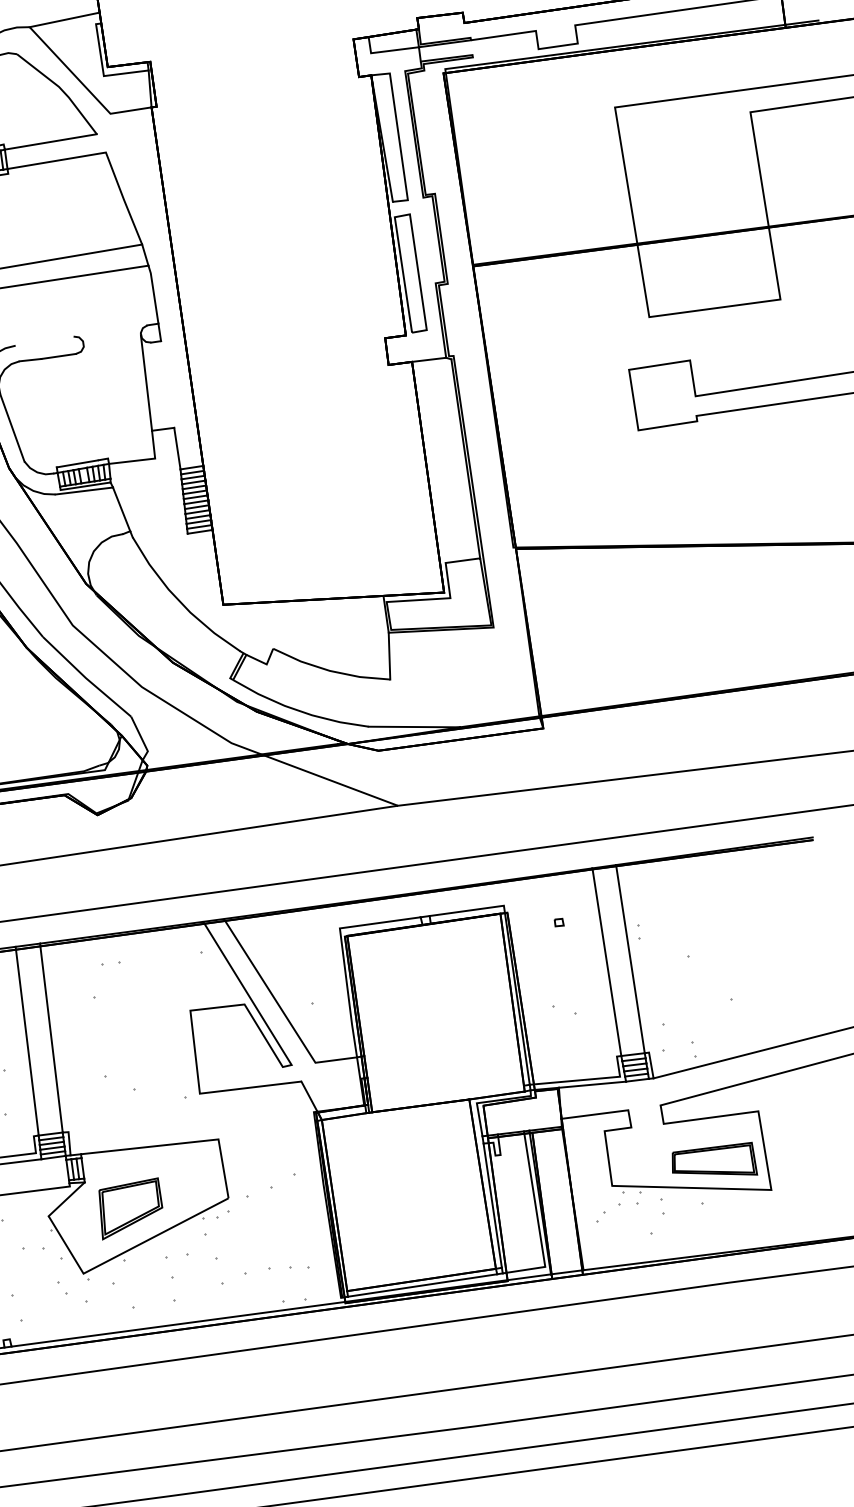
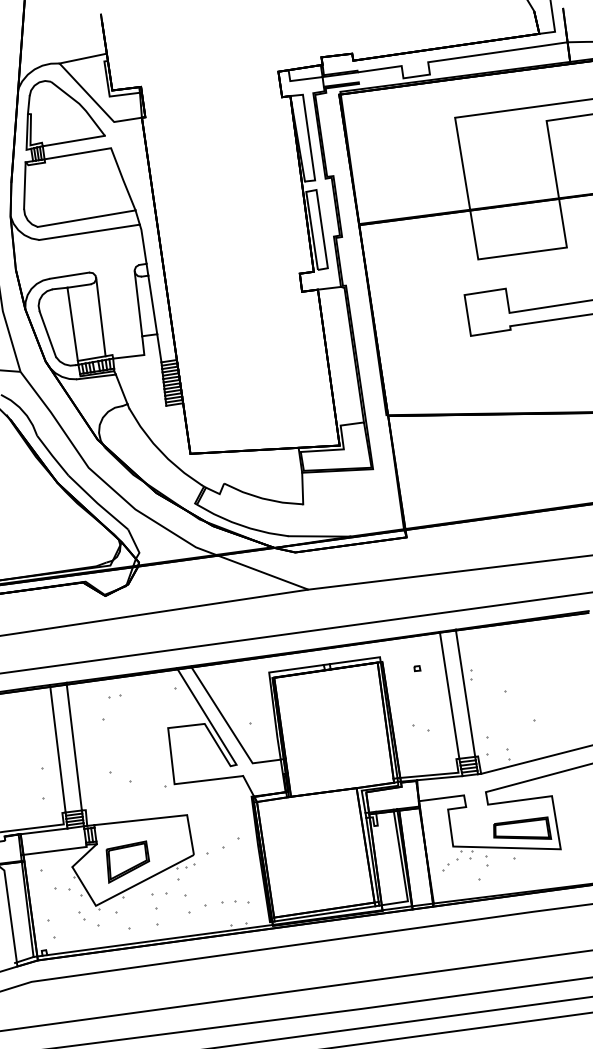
line: (44, 340) -> (69, 275), added
line: (167, 383) -> (152, 304), added
line: (90, 401) -> (100, 316), added
line: (48, 411) -> (72, 323), added

